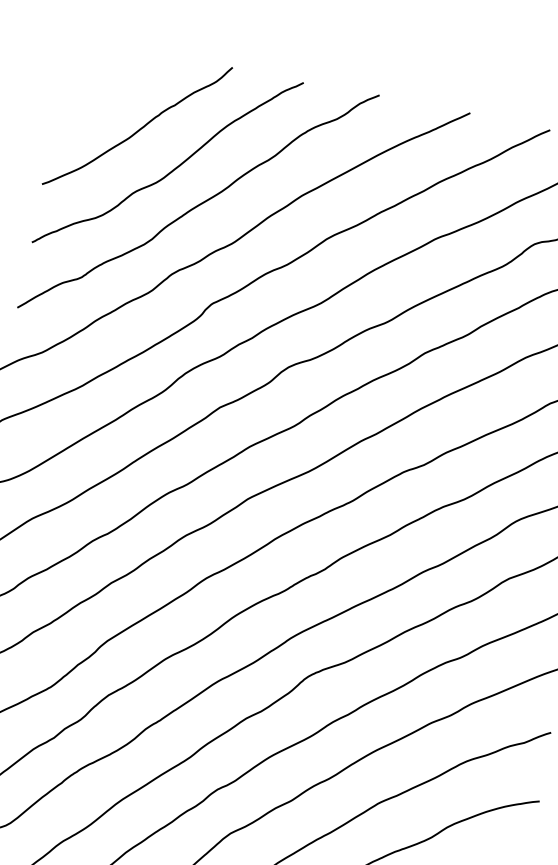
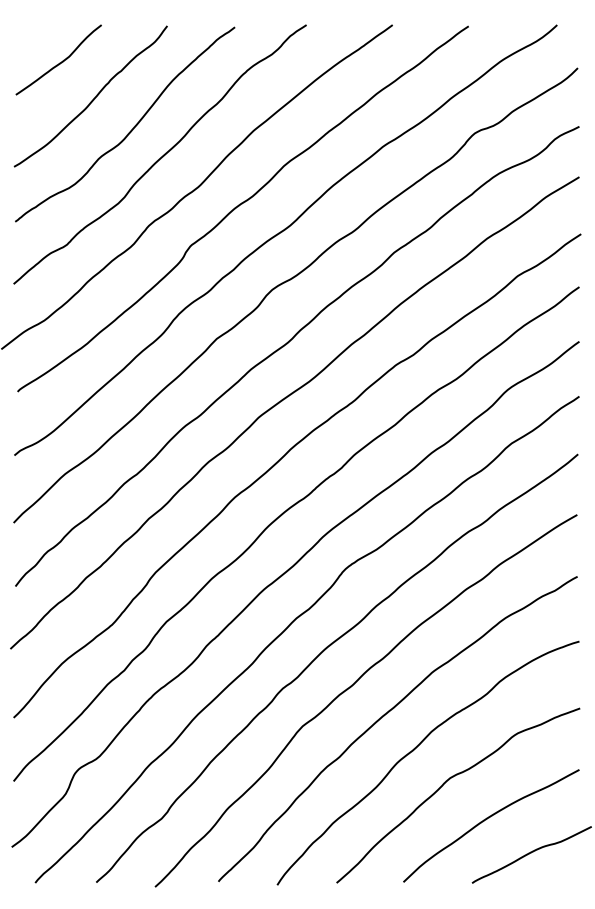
curve: (111, 83) -> (59, 62), added

